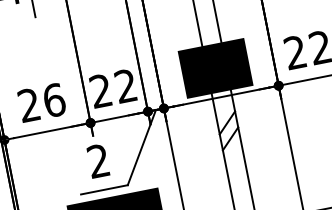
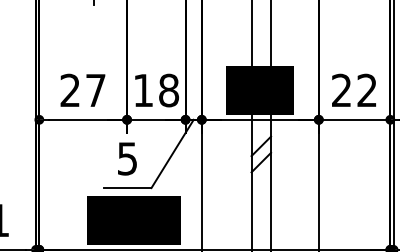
text: (113, 88) -> (156, 90), 22 -> 18
text: (54, 100) -> (96, 90), 26 -> 27
text: (97, 161) -> (126, 158), 2 -> 5

